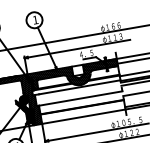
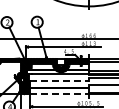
line: (81, 98) -> (60, 81), solid -> dashed
line: (85, 116) -> (60, 94), solid -> dashed

